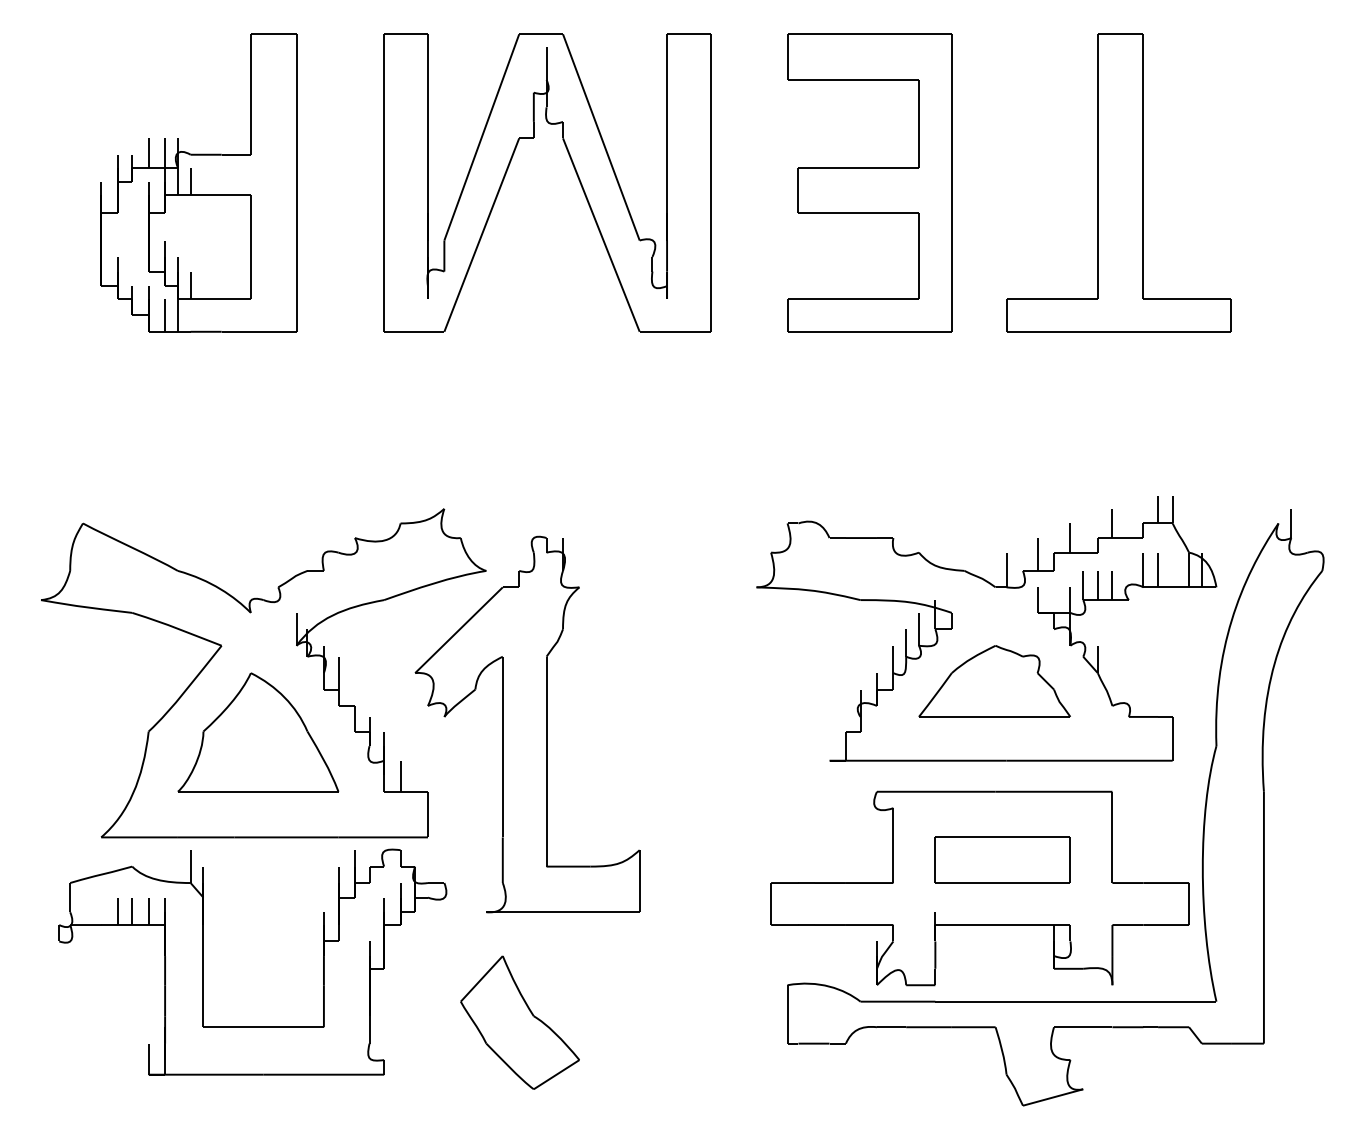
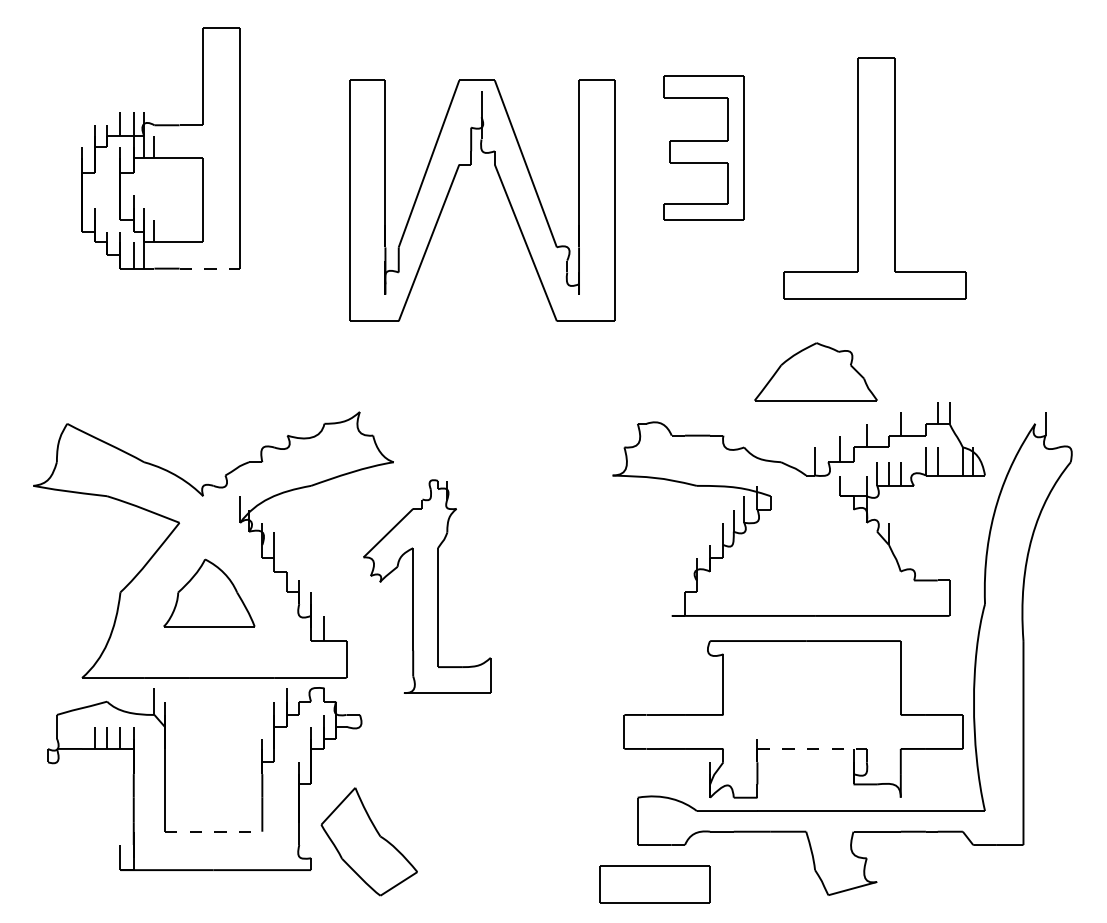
part: (574, 170) -> (504, 190), moved
part: (869, 182) -> (704, 147), size x0.6
part: (1118, 182) -> (874, 177), moved
line: (259, 331) -> (210, 268), solid -> dashed
part: (994, 681) -> (815, 372), moved
part: (527, 724) -> (427, 586), size x0.7
part: (258, 732) -> (209, 593), size x0.7
part: (1002, 859) -> (654, 883), moved
line: (1002, 925) -> (811, 749), solid -> dashed
part: (519, 1022) -> (368, 841), moved
line: (264, 1027) -> (214, 831), solid -> dashed

